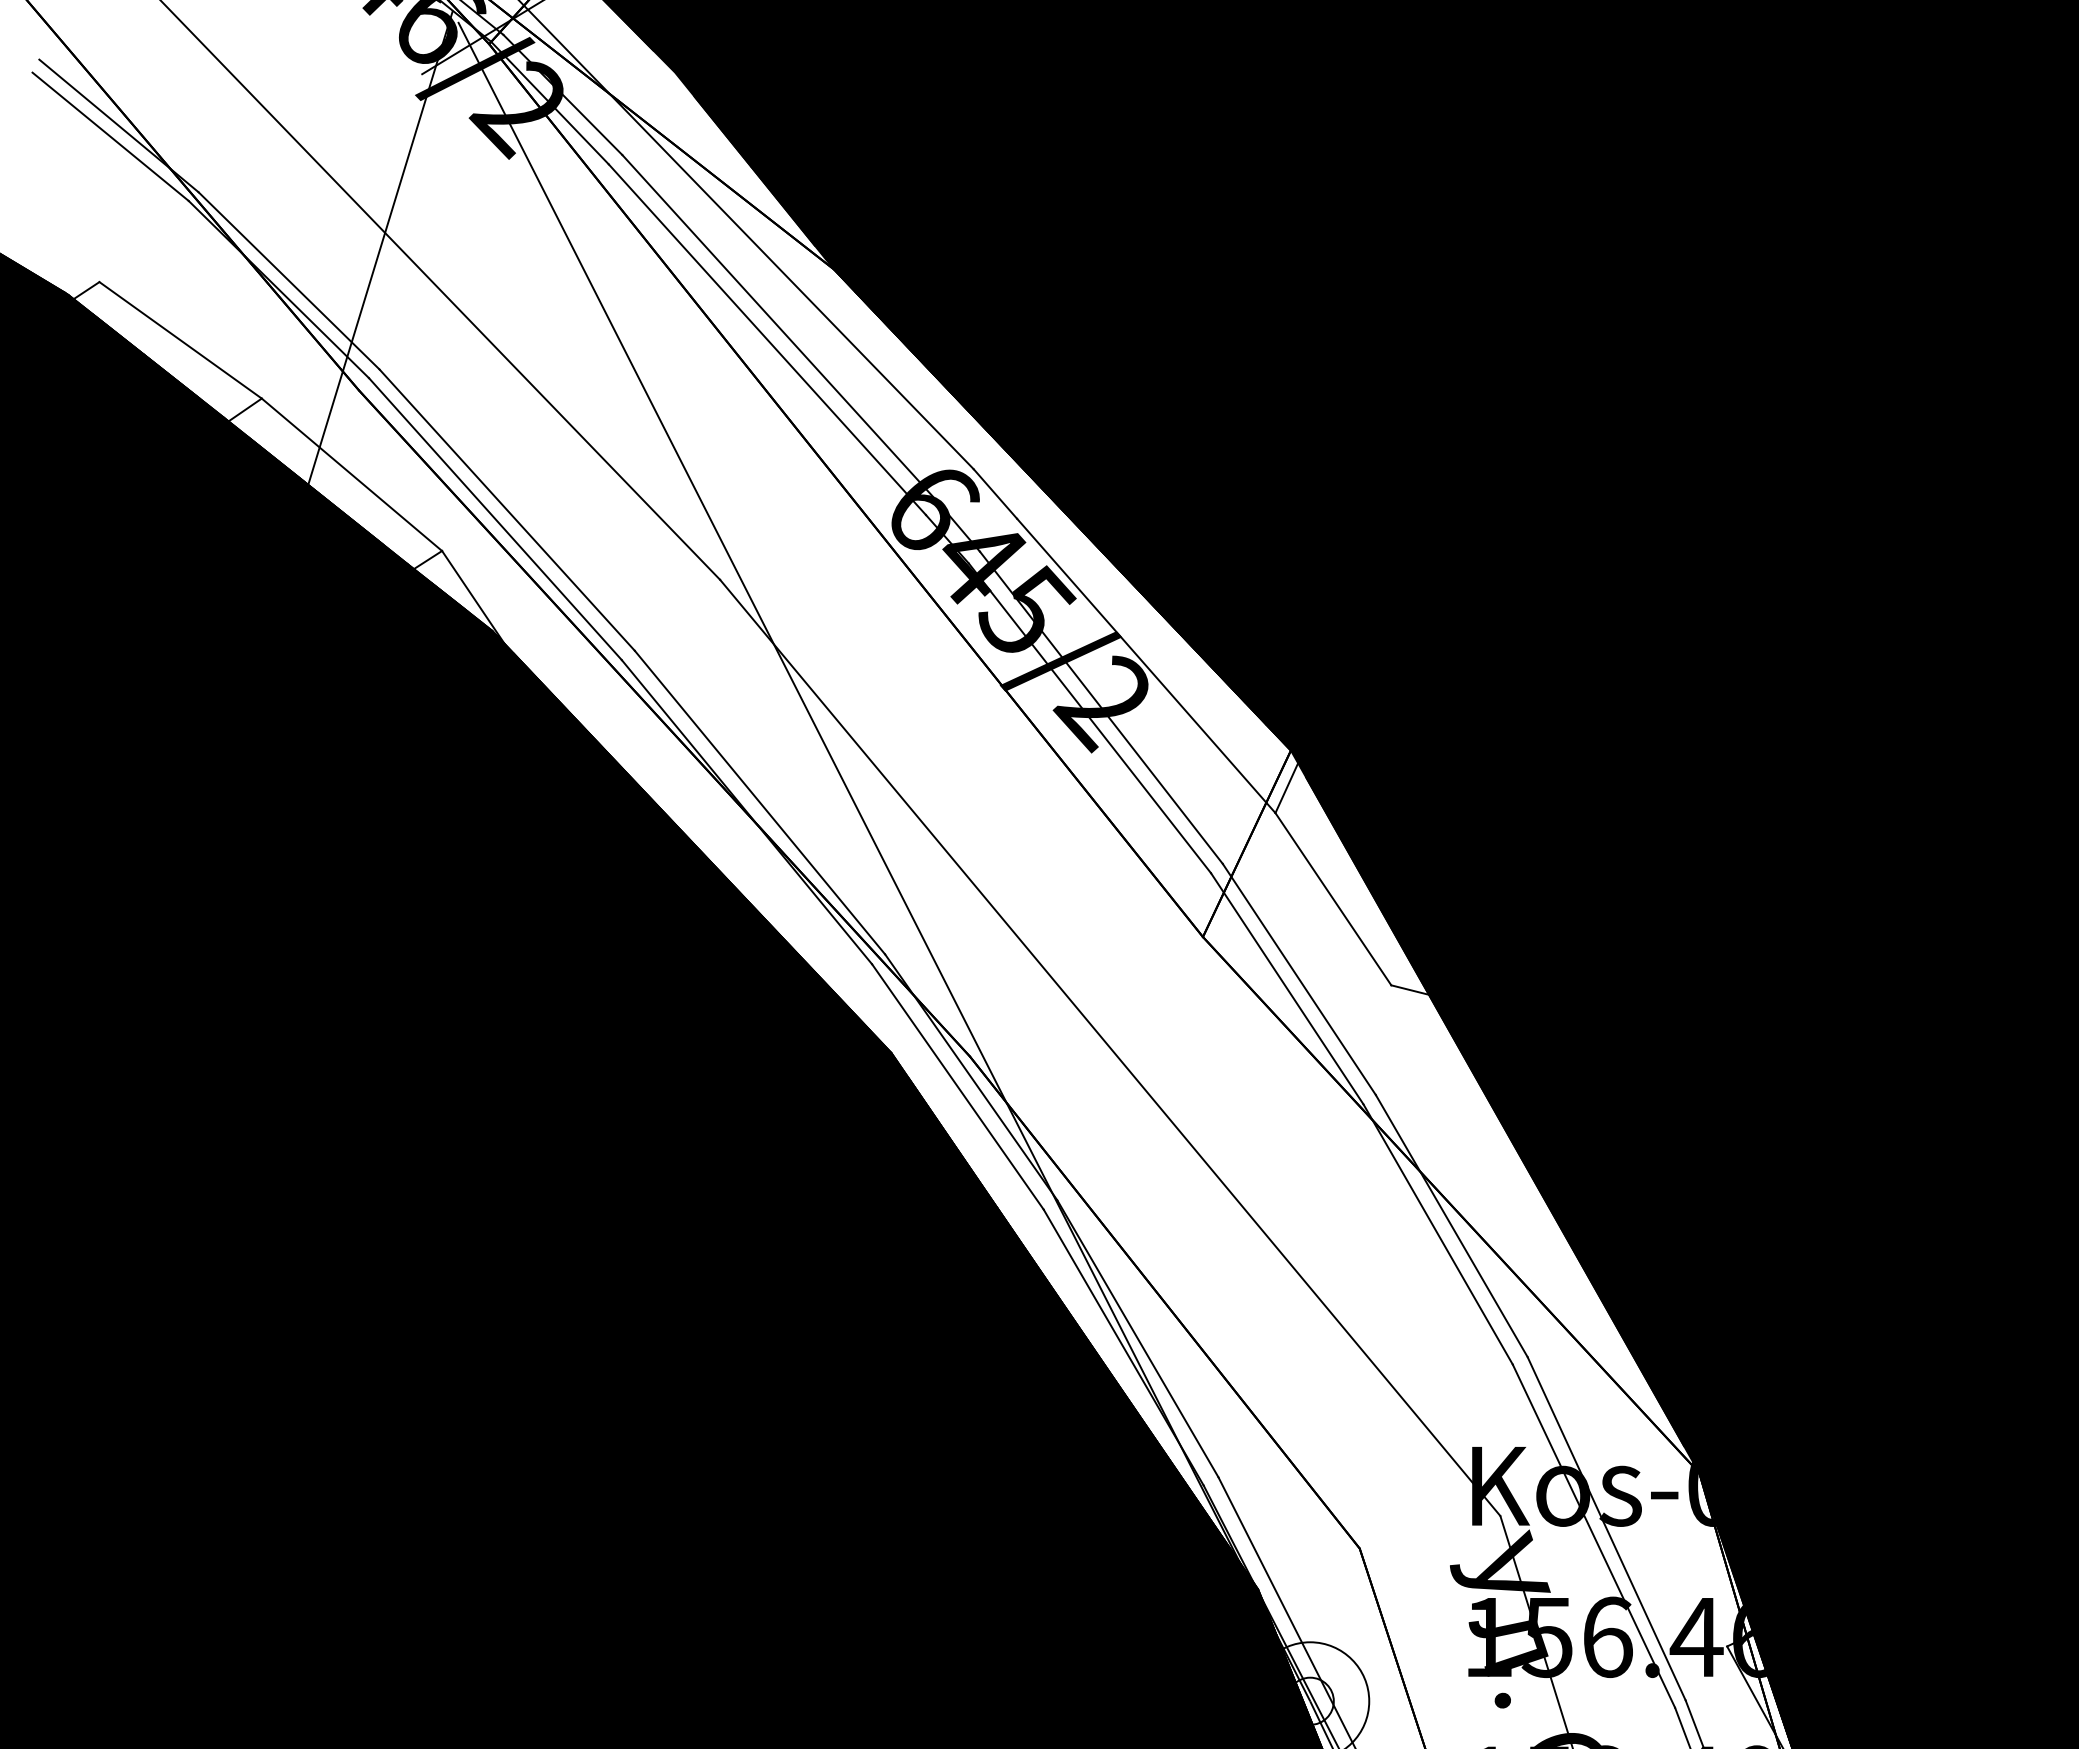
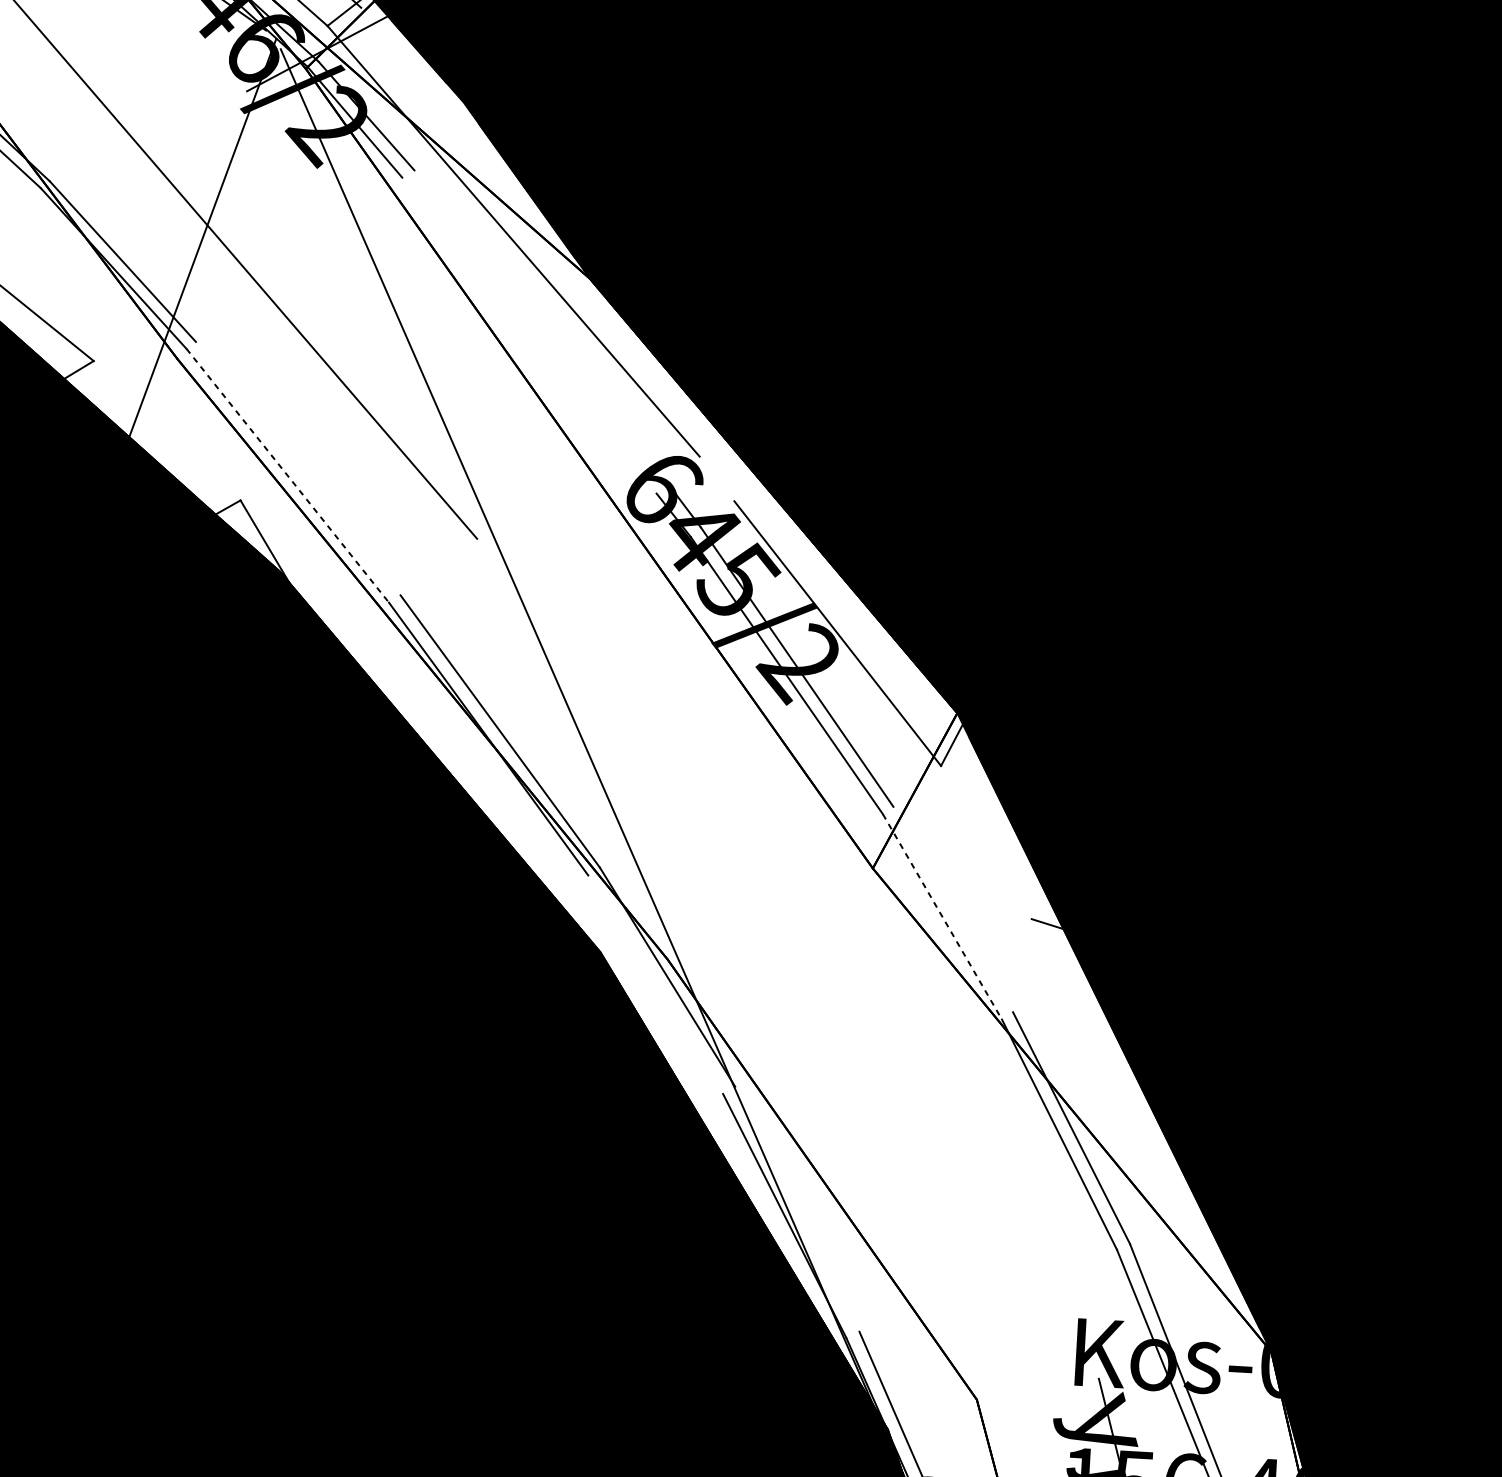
line: (780, 328) -> (541, 326), removed
line: (767, 339) -> (529, 335), removed
line: (351, 474) -> (166, 430), removed
line: (995, 493) -> (717, 478), removed
line: (506, 509) -> (297, 468), removed
line: (495, 519) -> (287, 476), solid -> dashed
line: (1333, 899) -> (986, 842), removed
line: (1298, 979) -> (952, 909), removed
line: (1287, 989) -> (942, 917), solid -> dashed
line: (1110, 1047) -> (788, 958), removed
line: (957, 1086) -> (655, 984), removed
line: (1137, 1338) -> (797, 1208), removed

